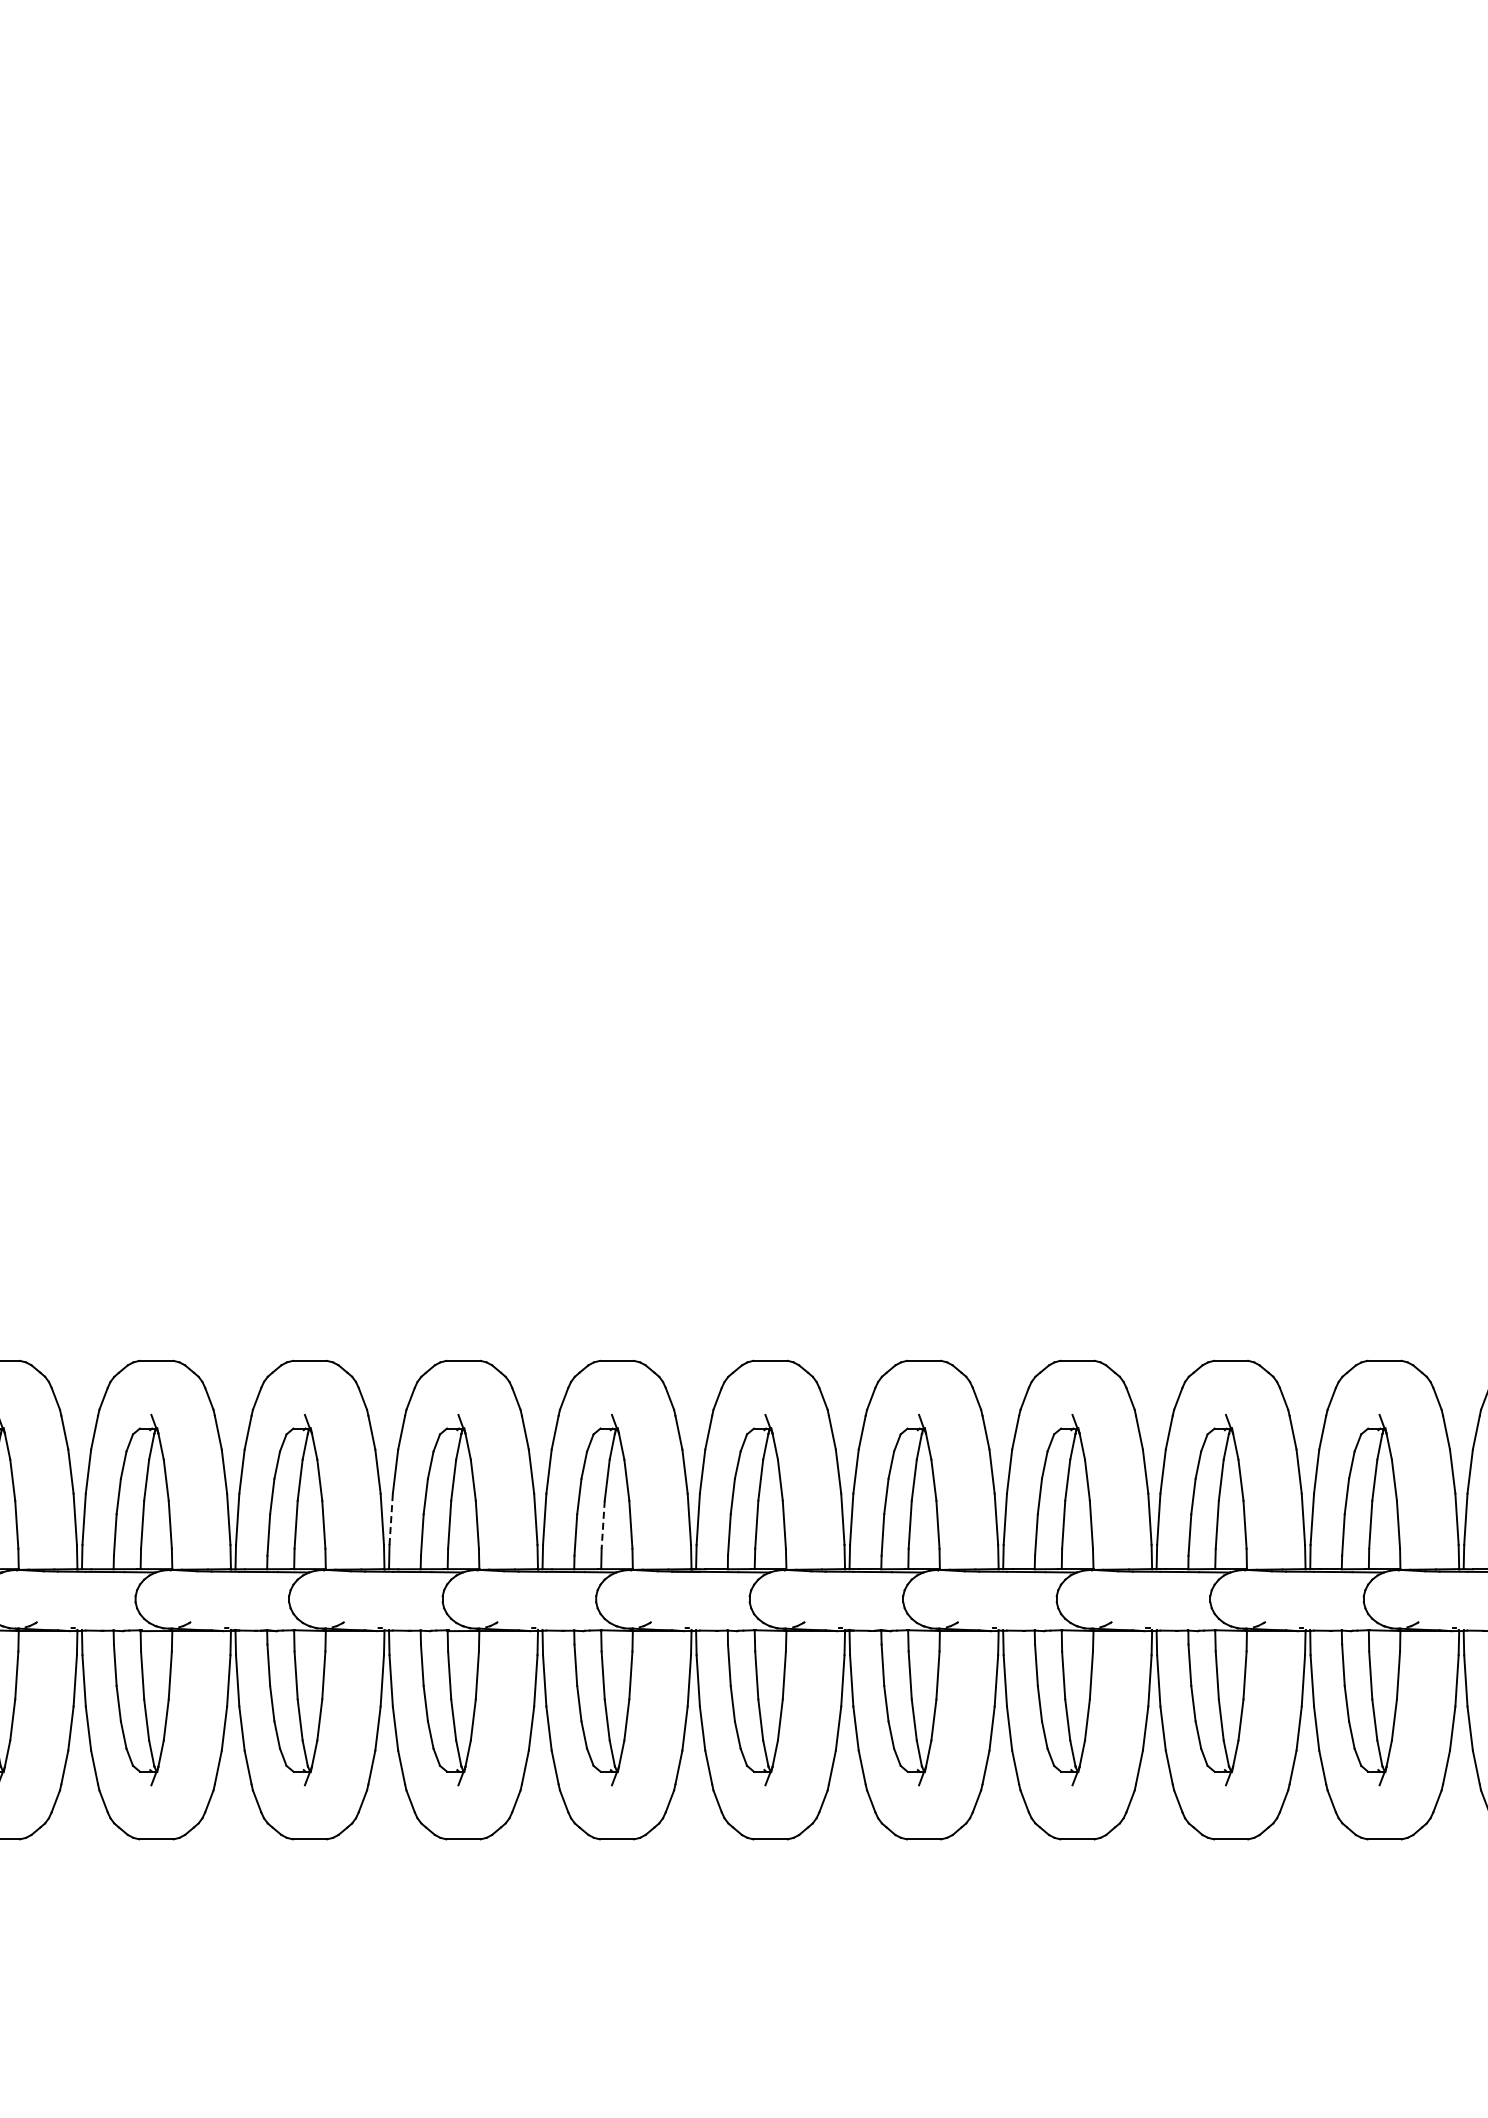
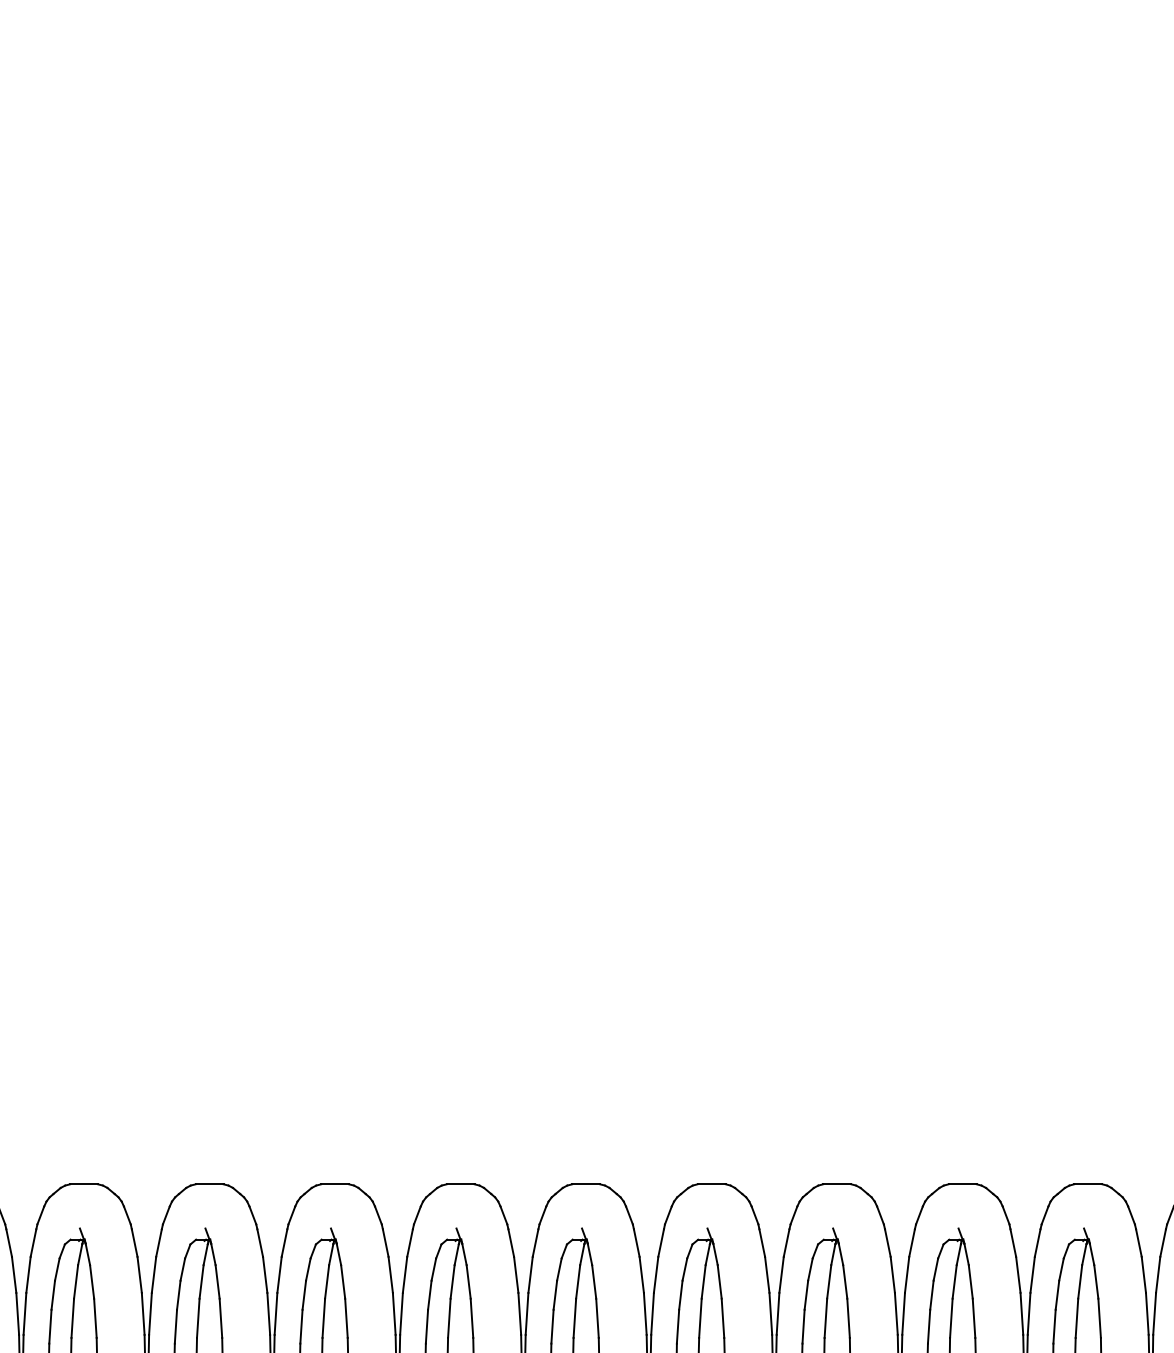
line: (391, 1519) -> (401, 1314), dashed -> solid
line: (603, 1524) -> (575, 1318), dashed -> solid

